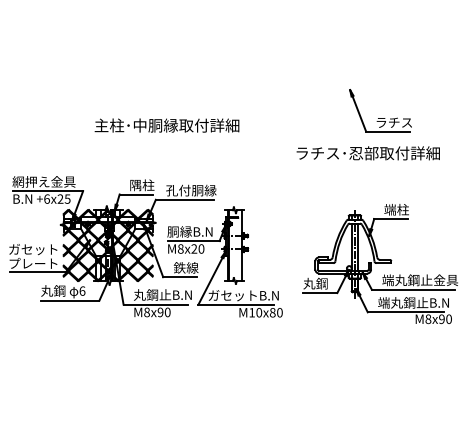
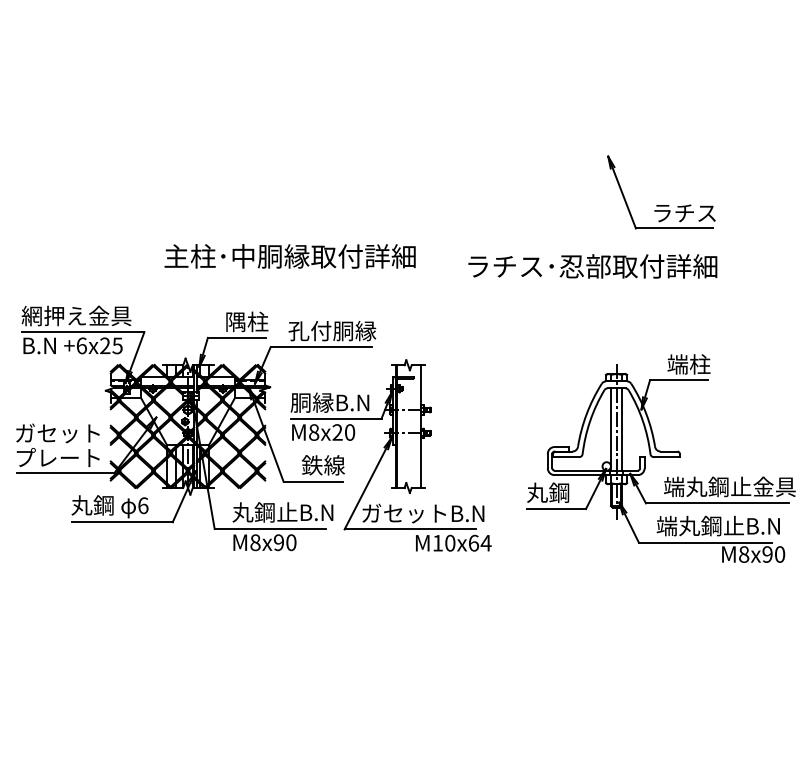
text: (166, 125) -> (289, 256), moved
text: (367, 153) -> (591, 266), moved
text: (276, 312) -> (480, 542), M10x80 -> M10x64

